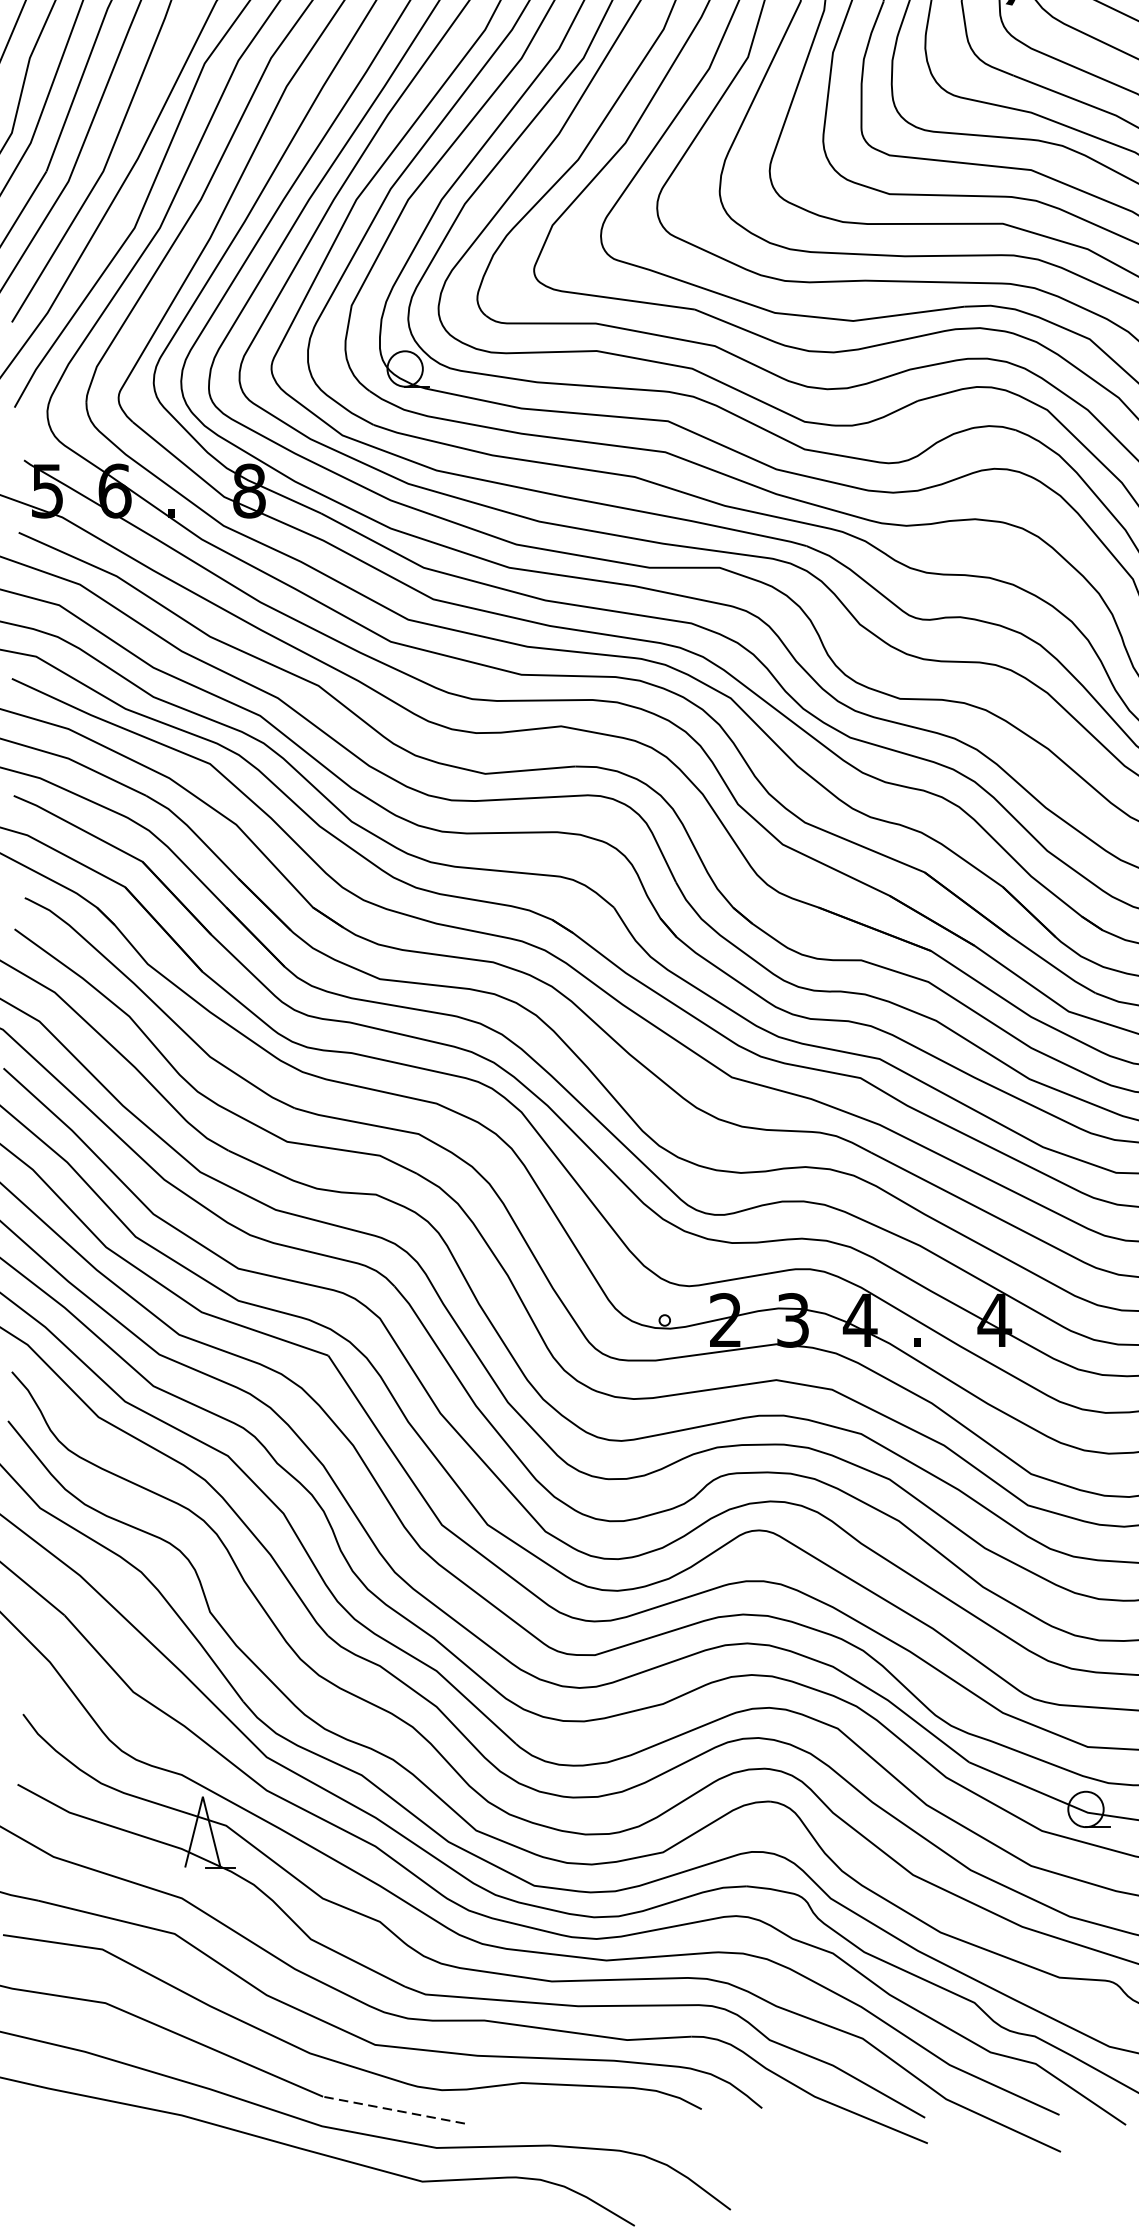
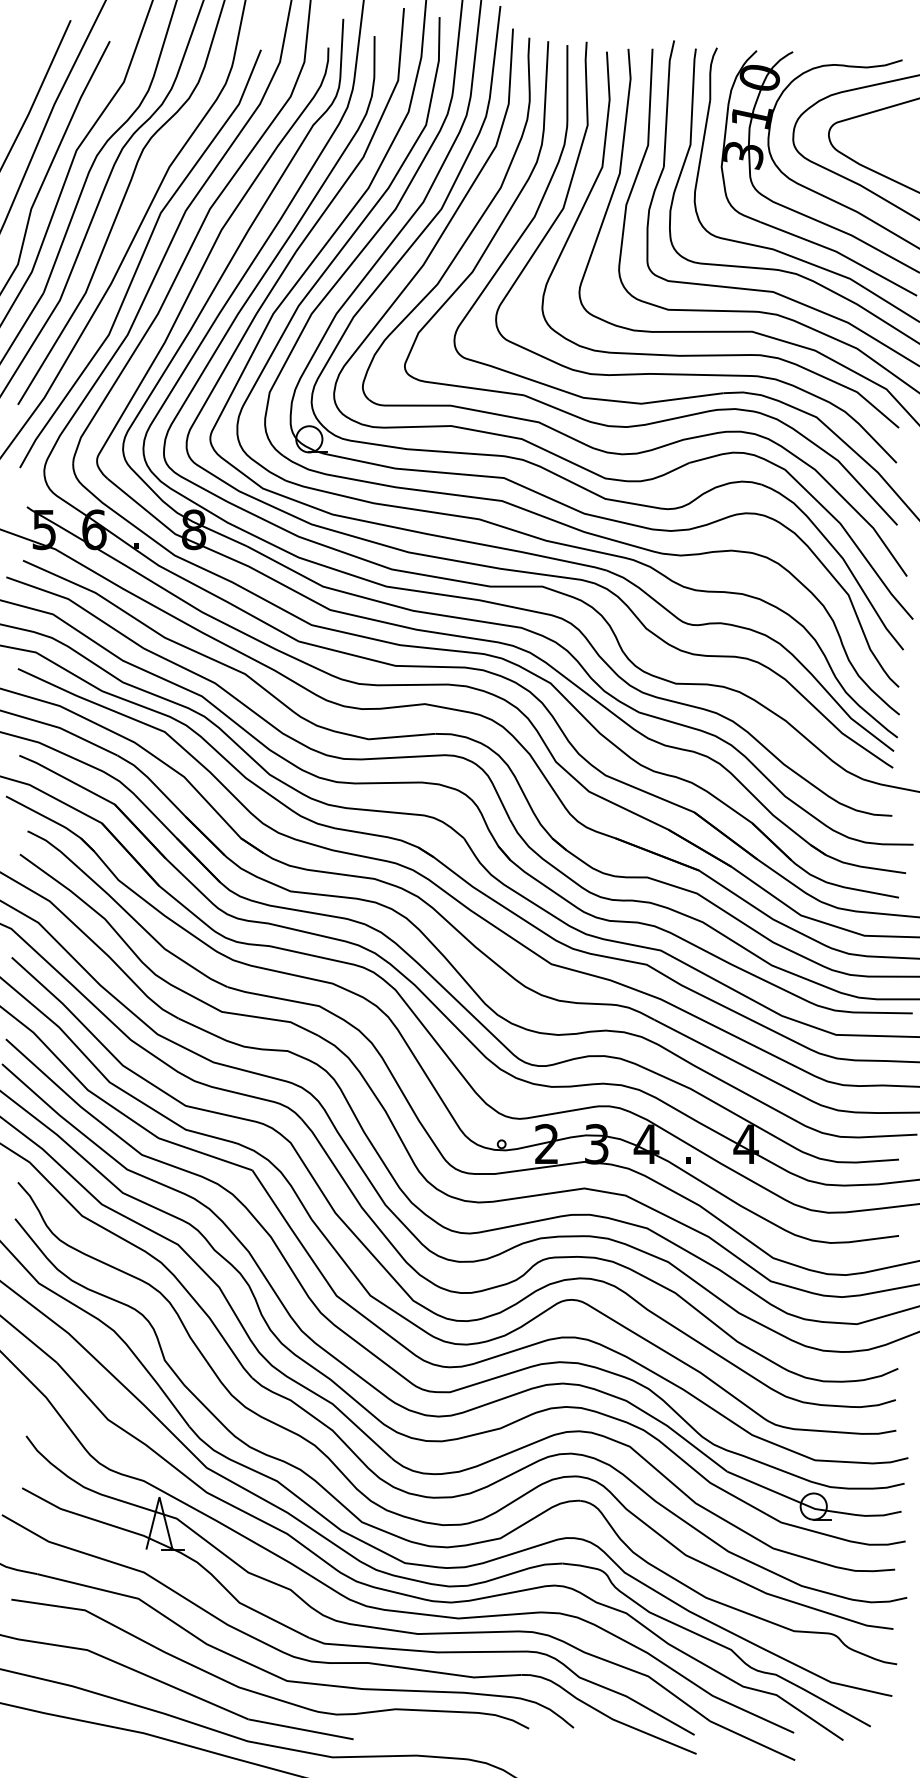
line: (393, 2110) -> (300, 1729), dashed -> solid

